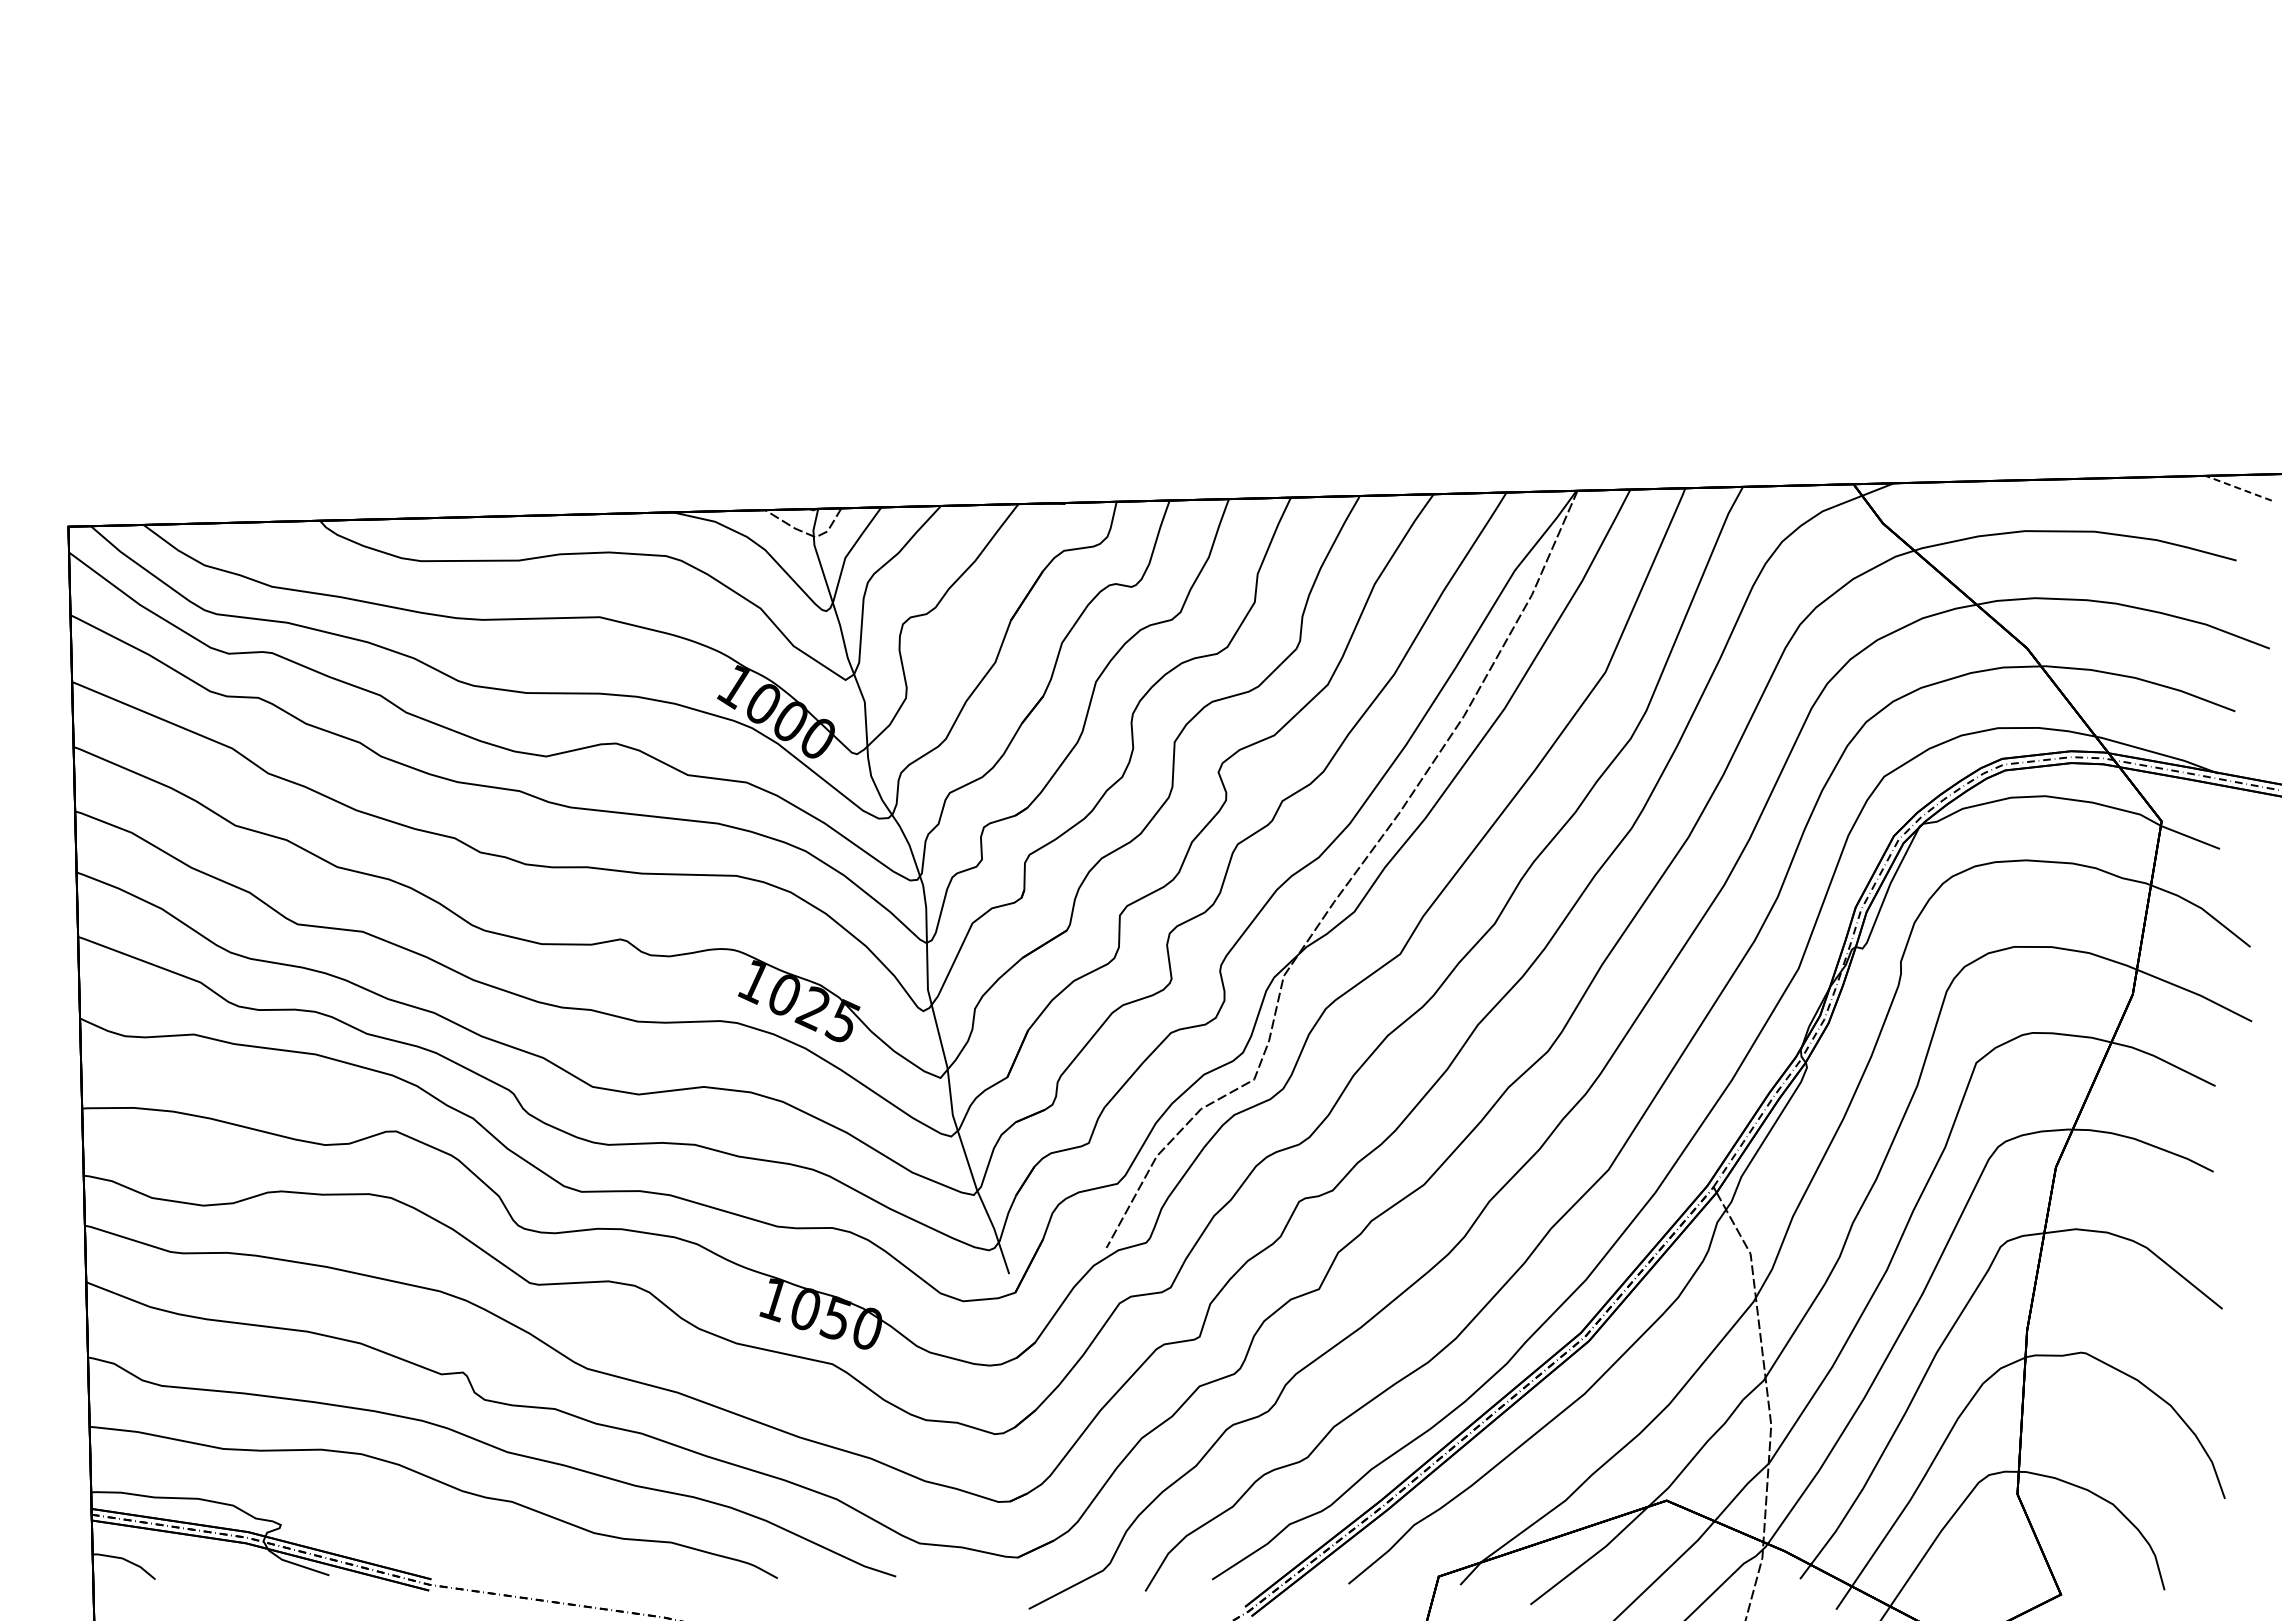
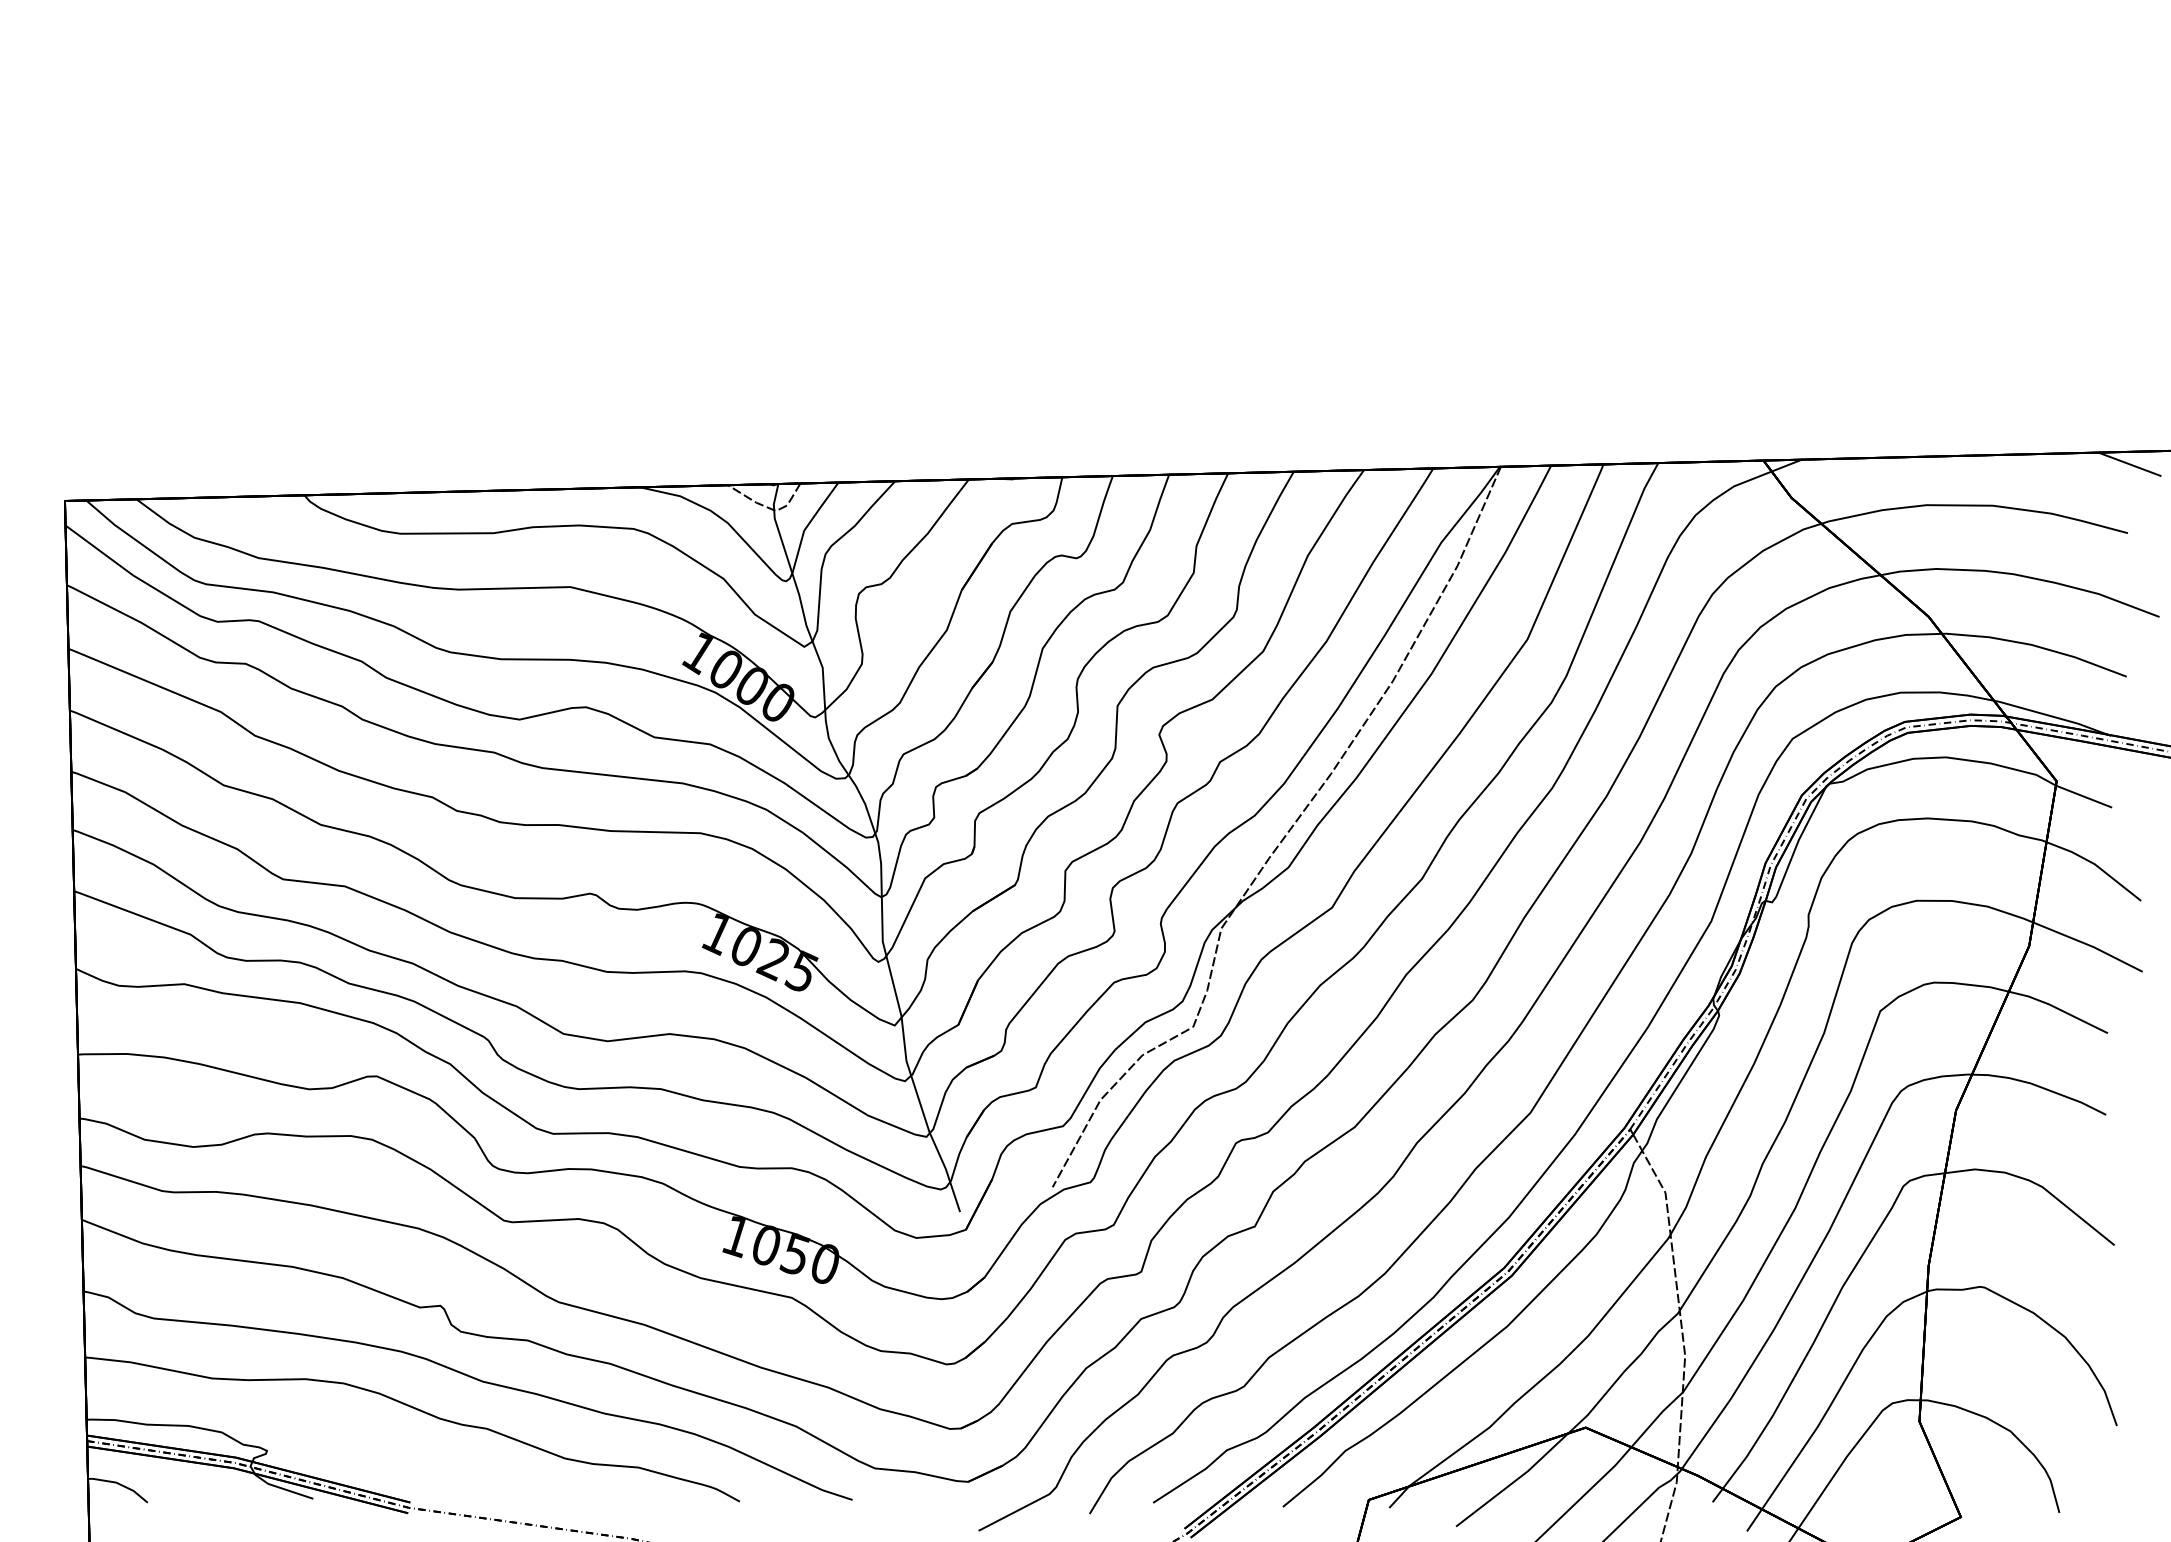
line: (2238, 488) -> (2129, 464), dashed -> solid

